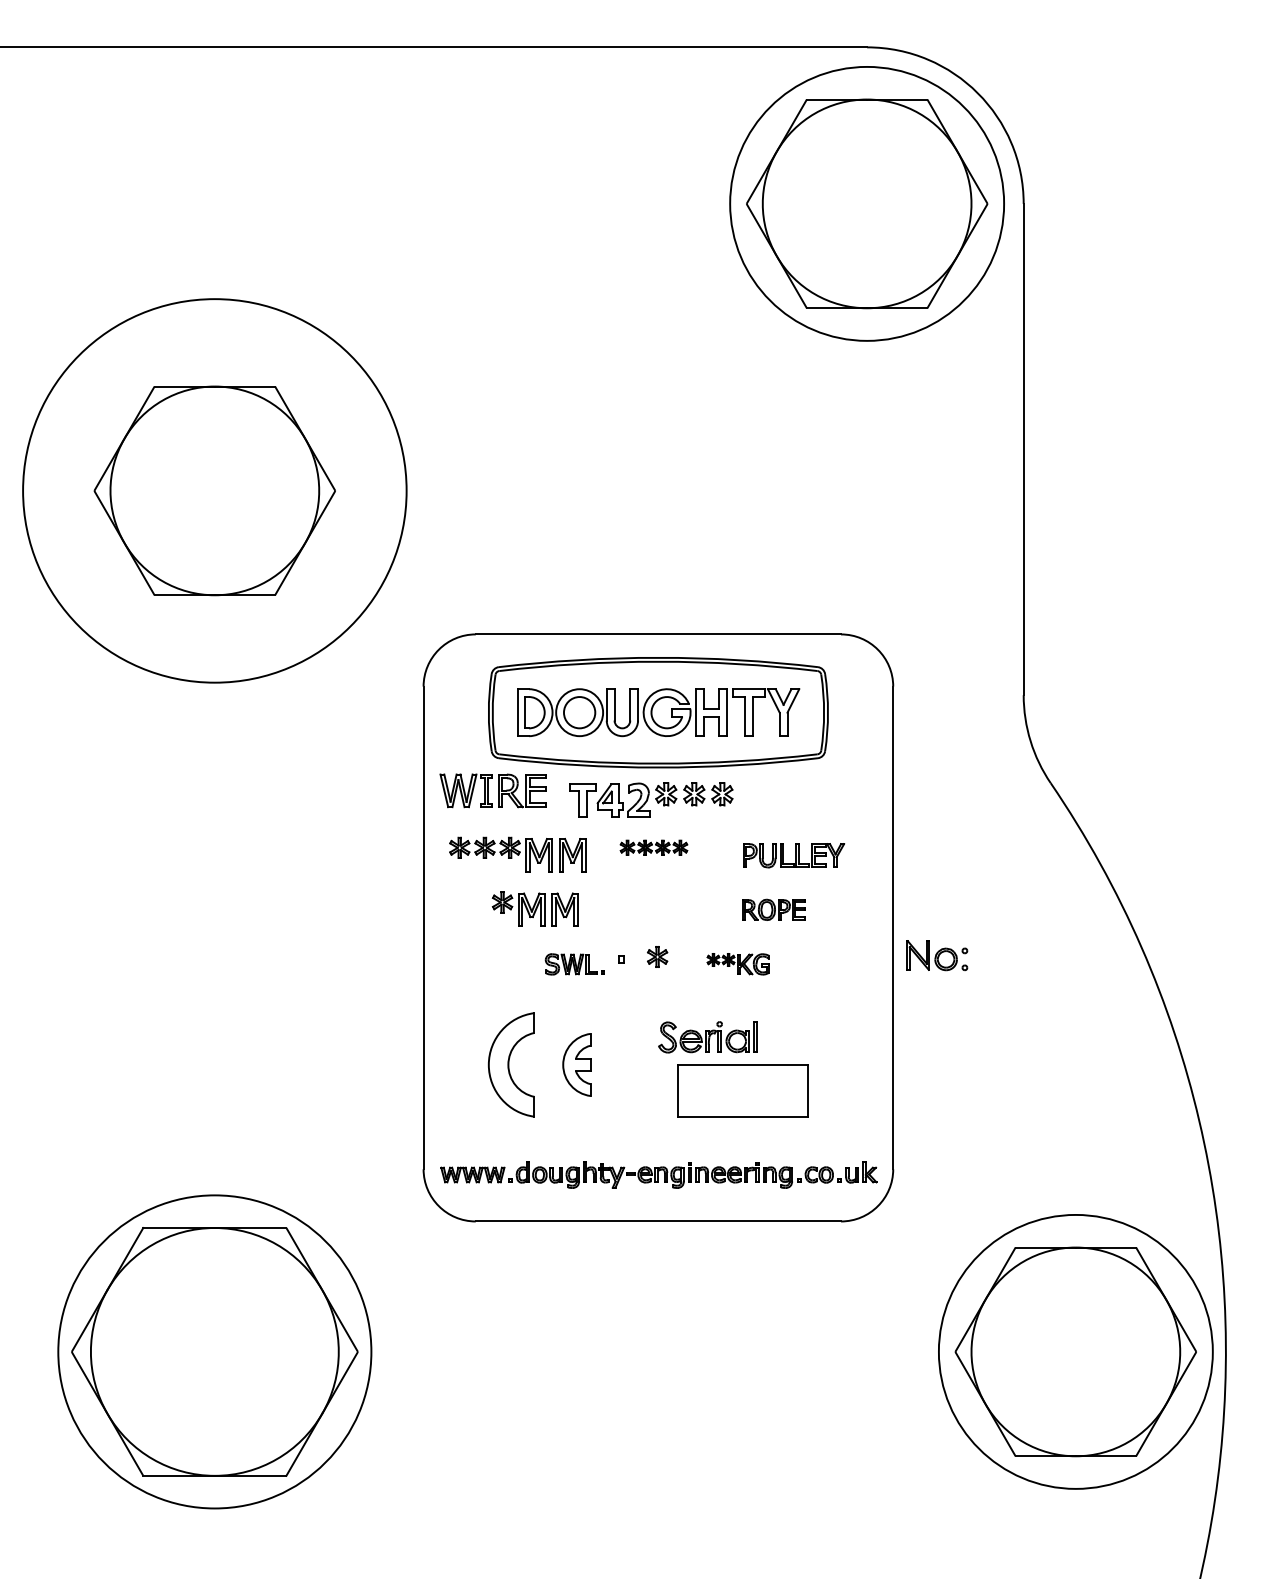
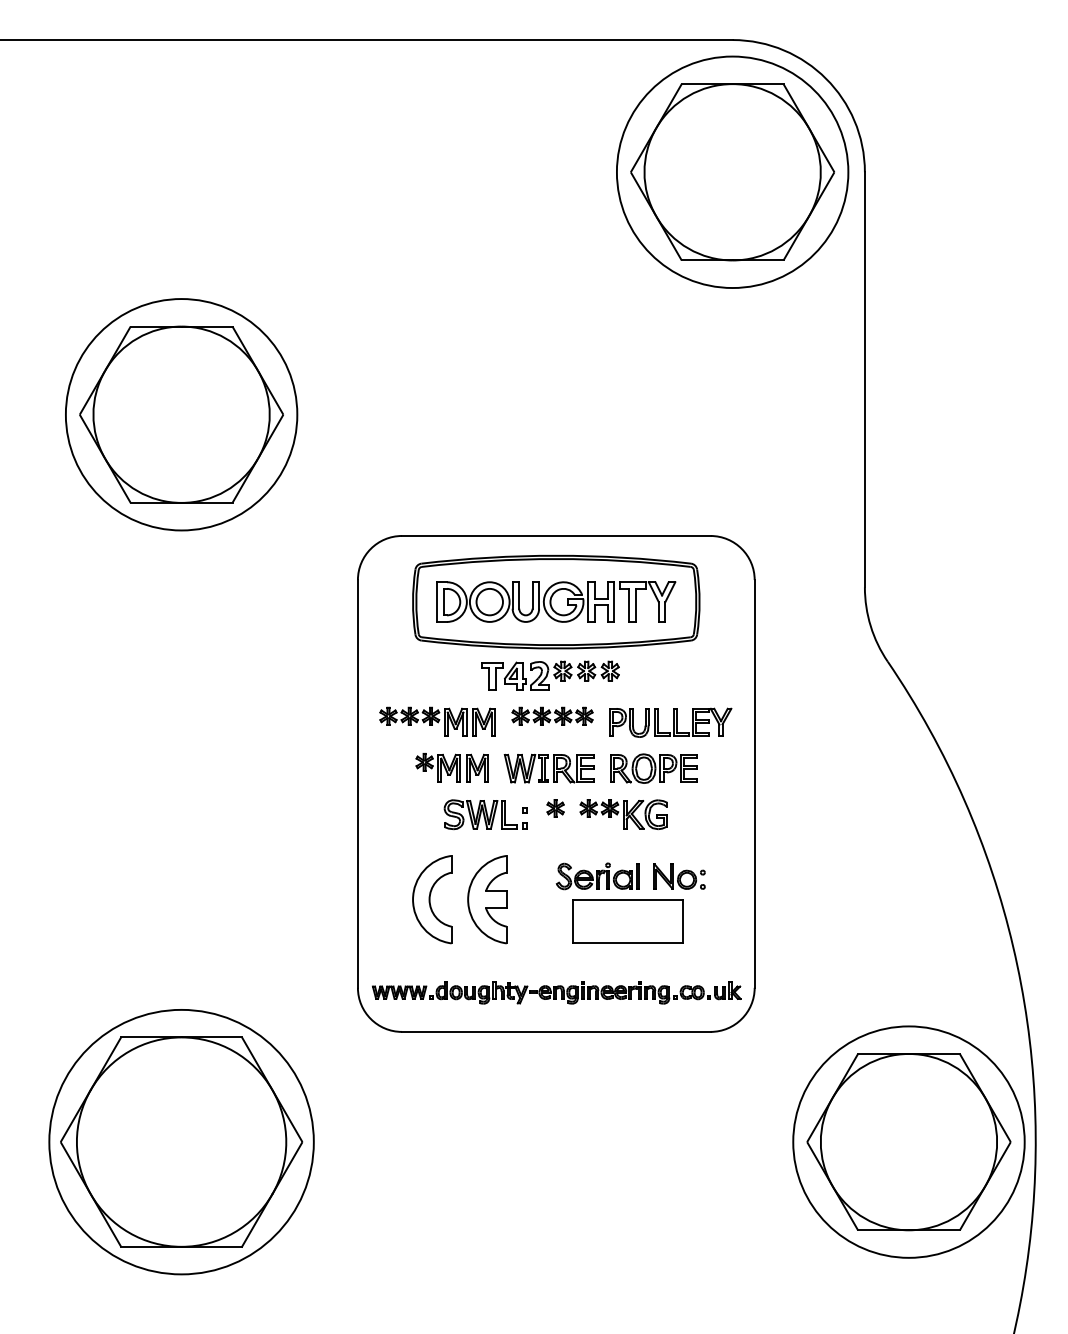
circle: (214, 490) -> (181, 414), size x0.71
part: (492, 790) -> (548, 768), moved
part: (653, 847) -> (552, 715), size x1.43
part: (793, 855) -> (670, 722), size x1.43
part: (773, 909) -> (653, 768), size x1.67
part: (937, 955) -> (679, 876), moved
part: (574, 964) -> (485, 814), size x1.67
part: (738, 964) -> (623, 814), size x1.67
part: (576, 1064) -> (487, 899), size x1.67

